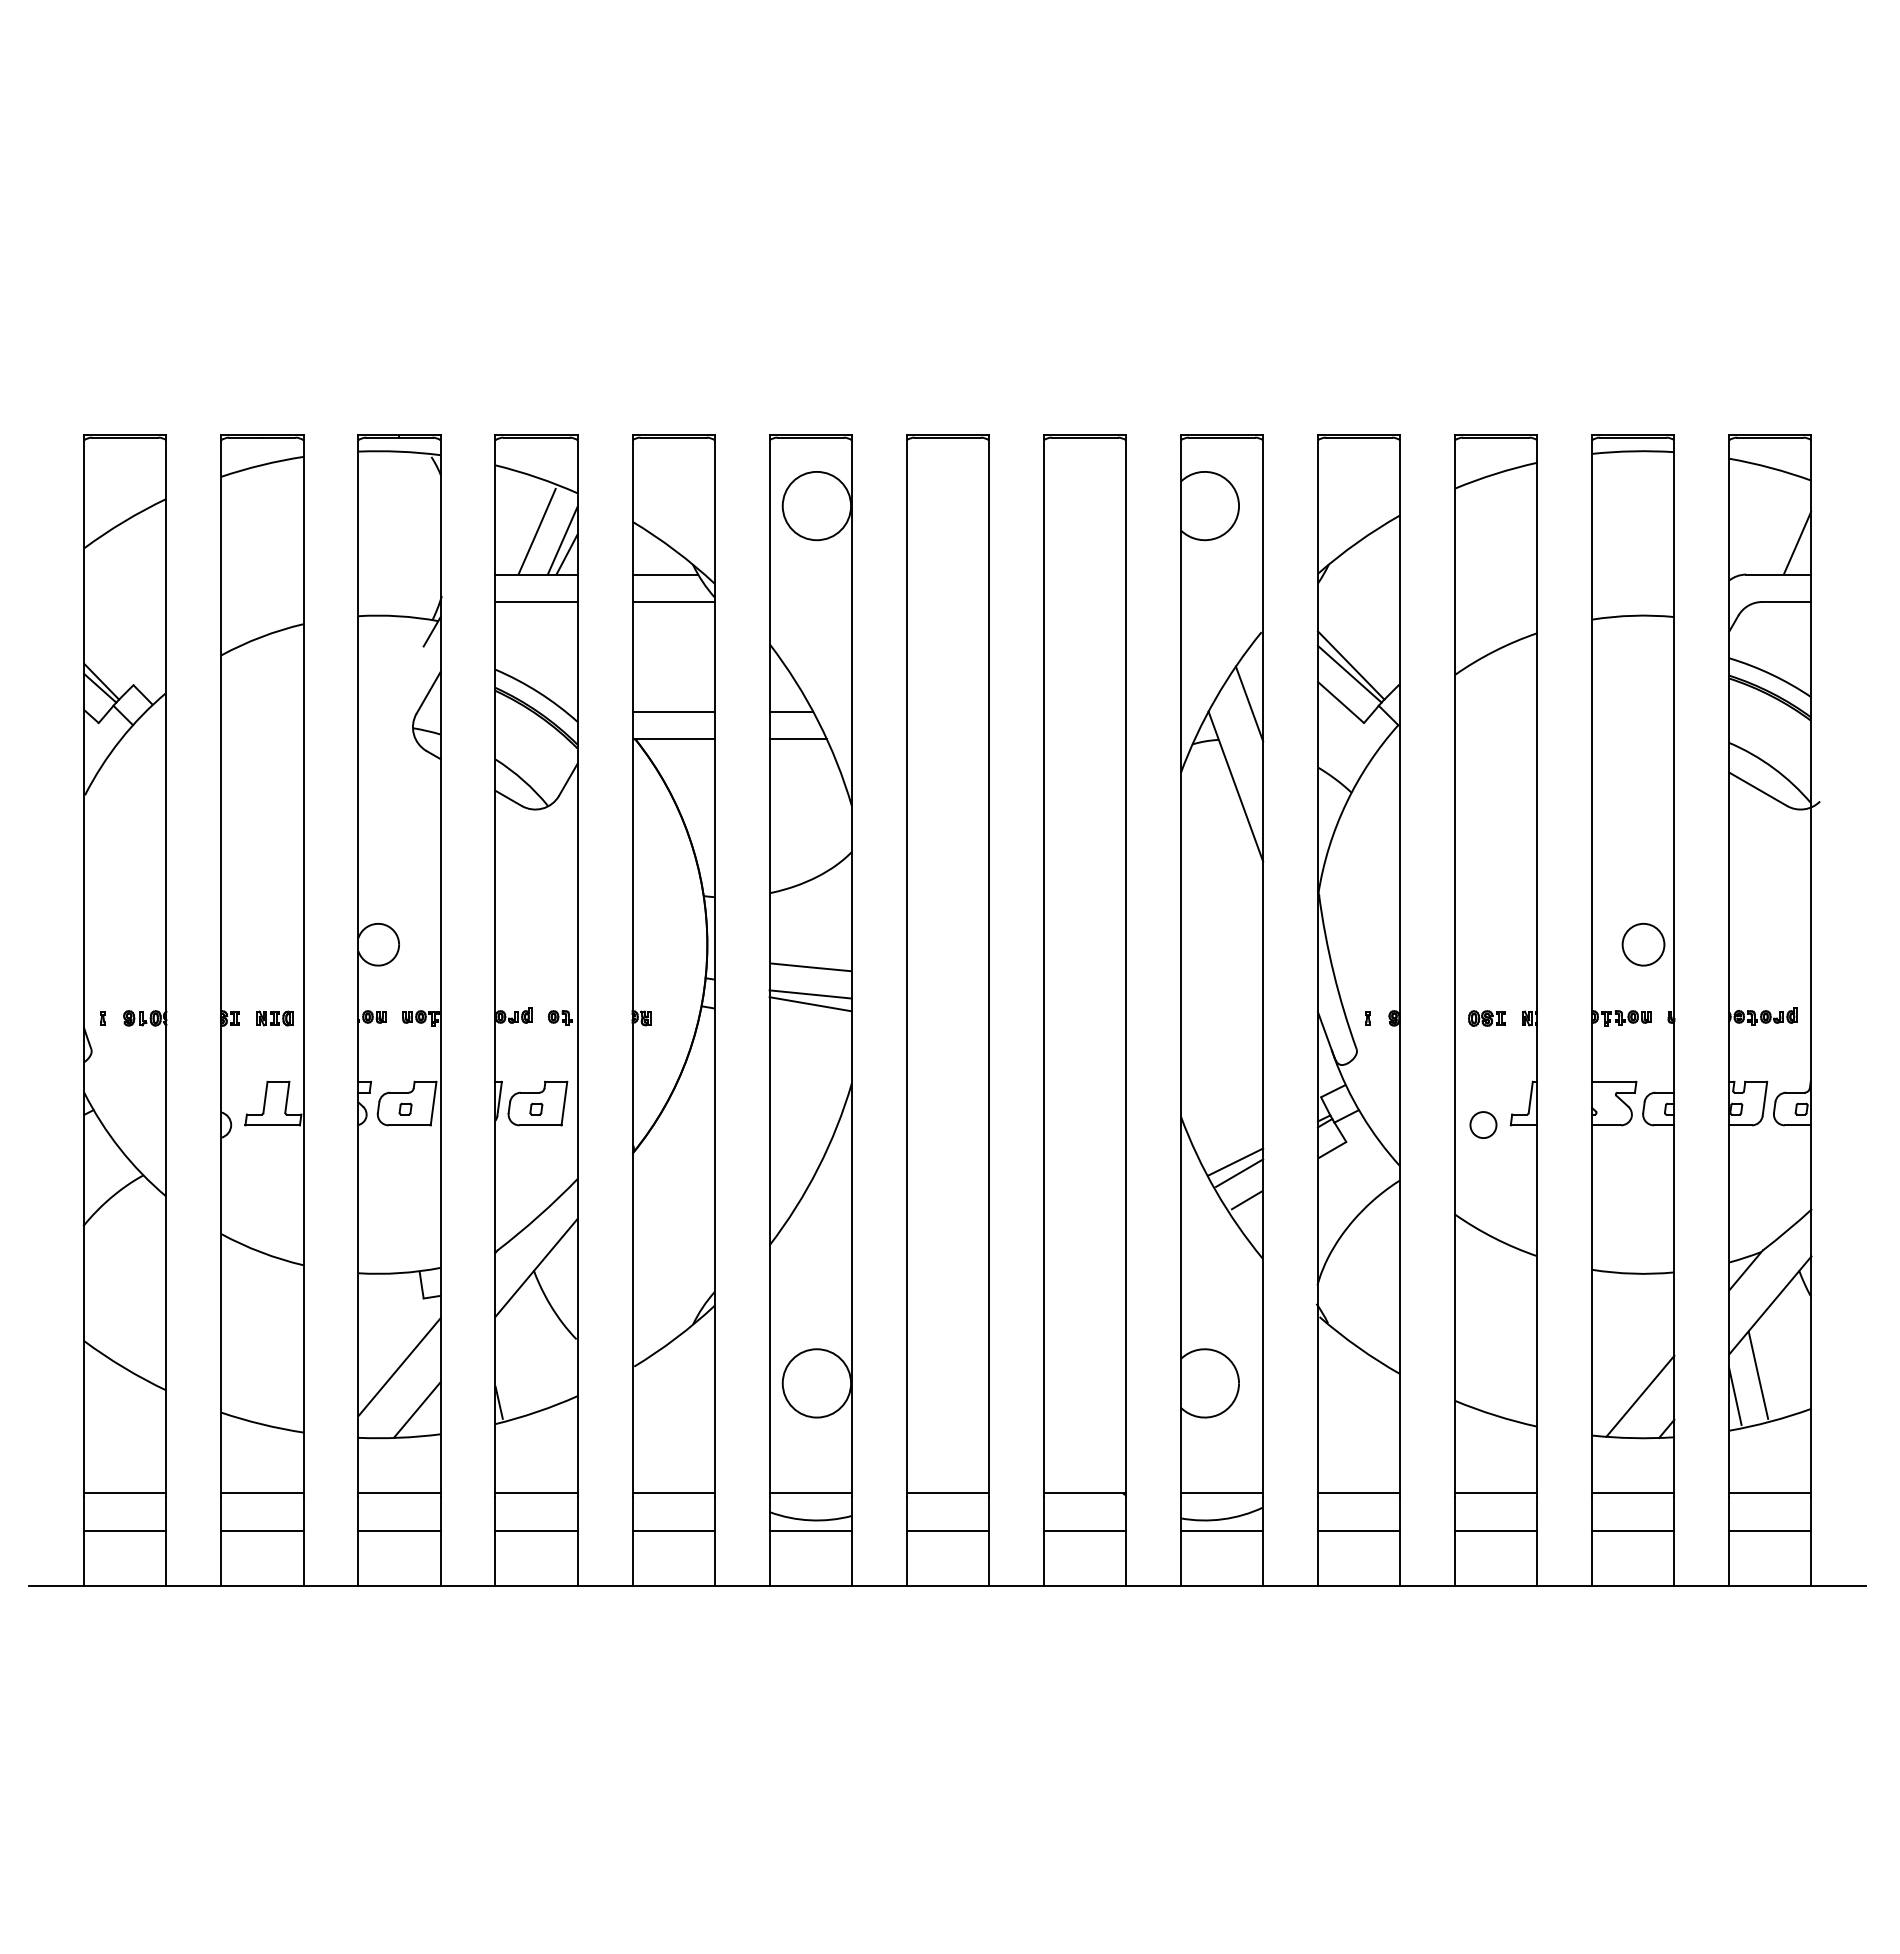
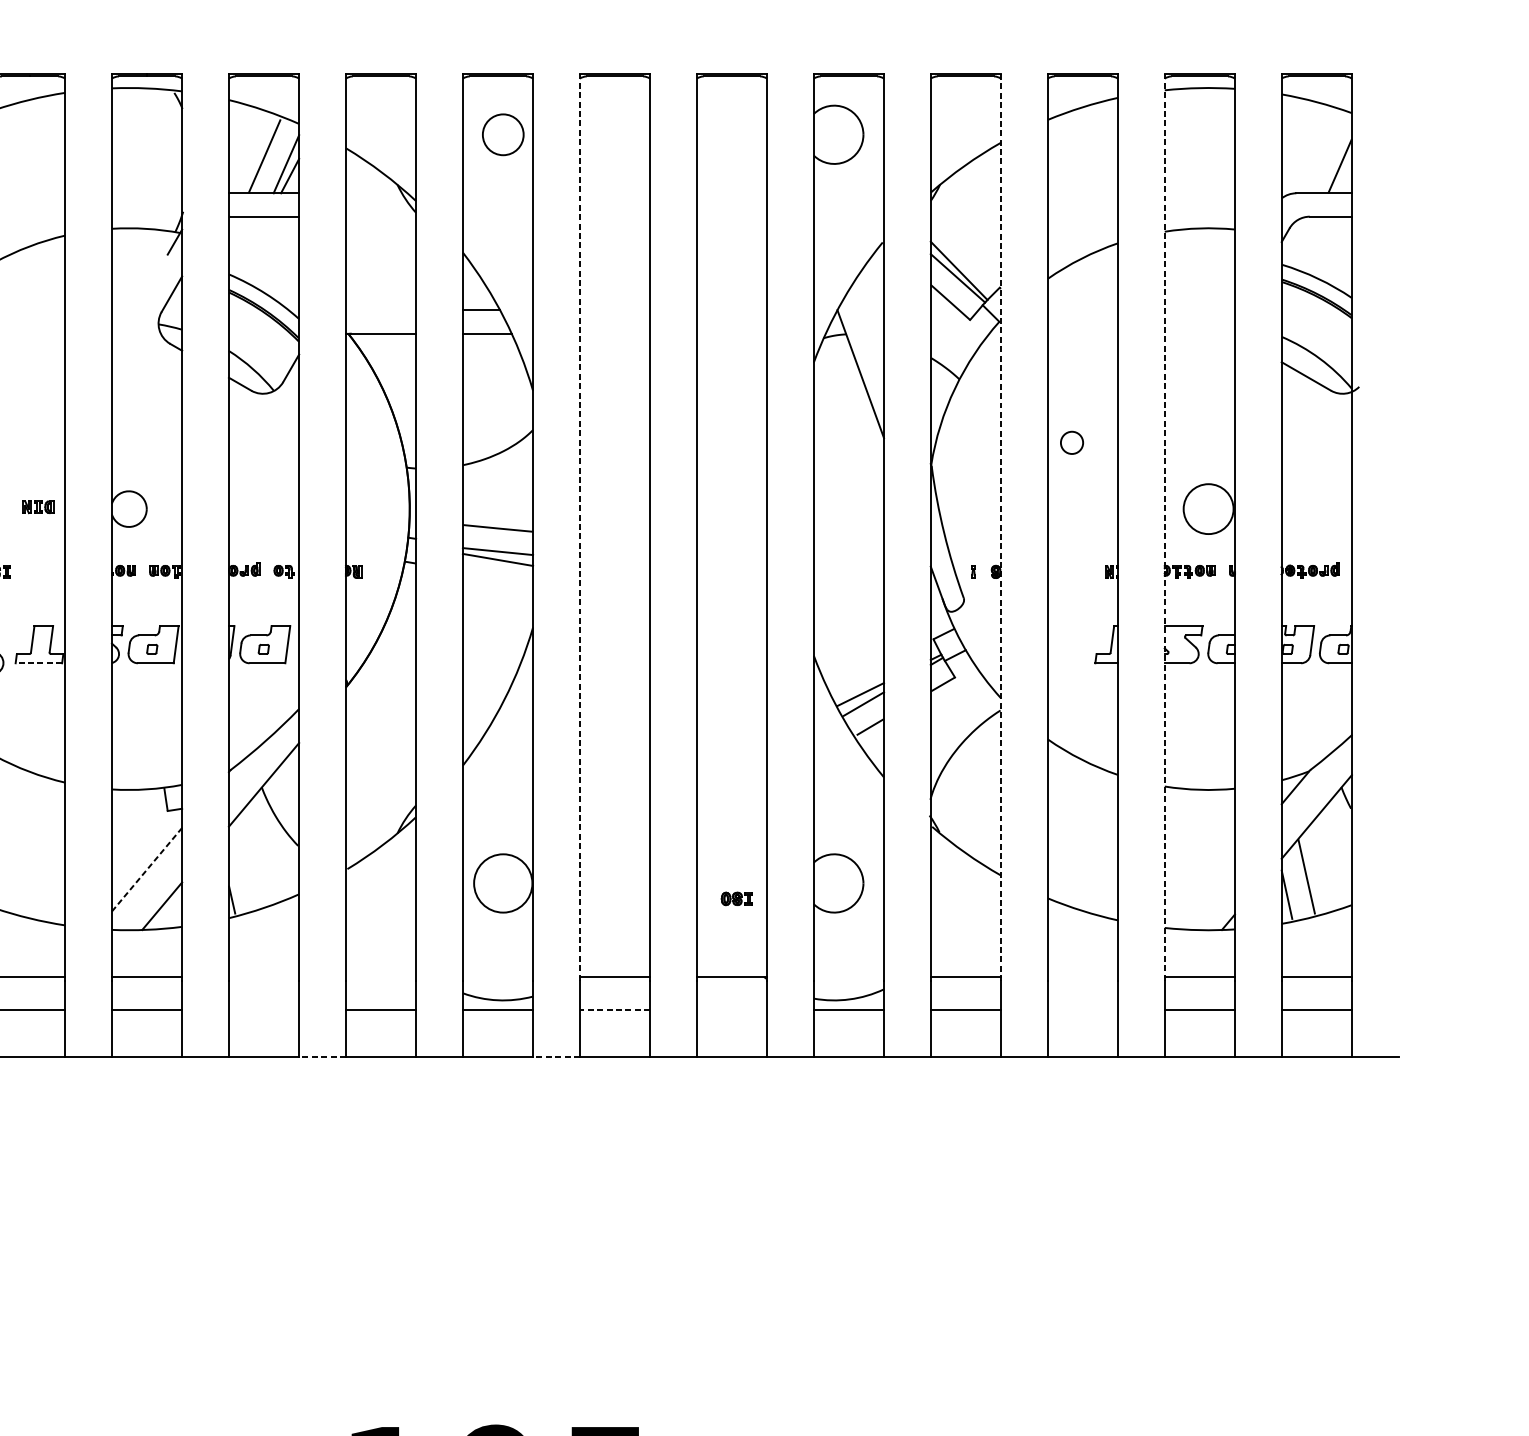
circle: (816, 505) -> (502, 134), size x0.7
line: (665, 574) -> (374, 193), removed
line: (673, 602) -> (380, 217), removed
line: (1249, 703) -> (872, 303), removed
line: (673, 711) -> (380, 310), removed
circle: (1643, 944) -> (1208, 508), size x1.4
line: (906, 965) -> (579, 526), solid -> dashed
line: (1592, 965) -> (1165, 526), solid -> dashed
line: (1400, 966) -> (1001, 527), solid -> dashed
part: (274, 1018) -> (37, 507), moved
part: (1486, 1018) -> (736, 898), moved
circle: (1483, 1124) -> (1072, 442), moved
line: (272, 1125) -> (38, 663), solid -> dashed
line: (399, 1367) -> (147, 869), solid -> dashed
line: (1640, 1395) -> (1206, 893), removed
line: (536, 1493) -> (263, 977), removed
line: (673, 1493) -> (380, 977), removed
line: (810, 1493) -> (497, 977), removed
line: (1221, 1493) -> (848, 977), removed
line: (1496, 1493) -> (1083, 977), removed
line: (536, 1531) -> (263, 1009), removed
line: (947, 1531) -> (614, 1009), solid -> dashed
line: (1084, 1531) -> (731, 1009), removed
line: (1496, 1531) -> (1083, 1009), removed
line: (604, 1586) -> (322, 1056), solid -> dashed
line: (878, 1586) -> (555, 1056), solid -> dashed

